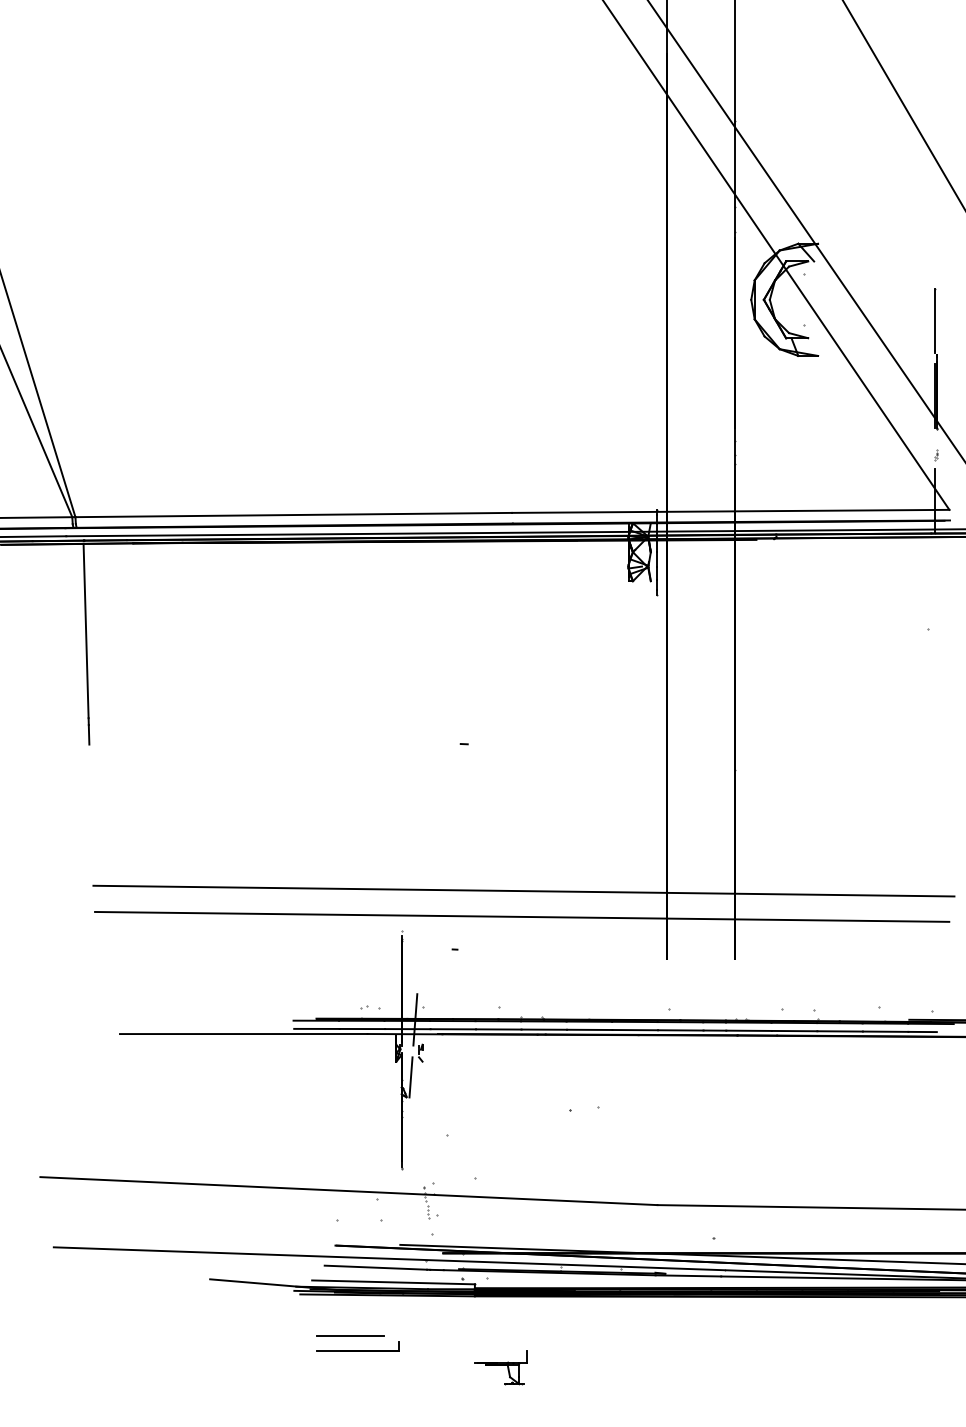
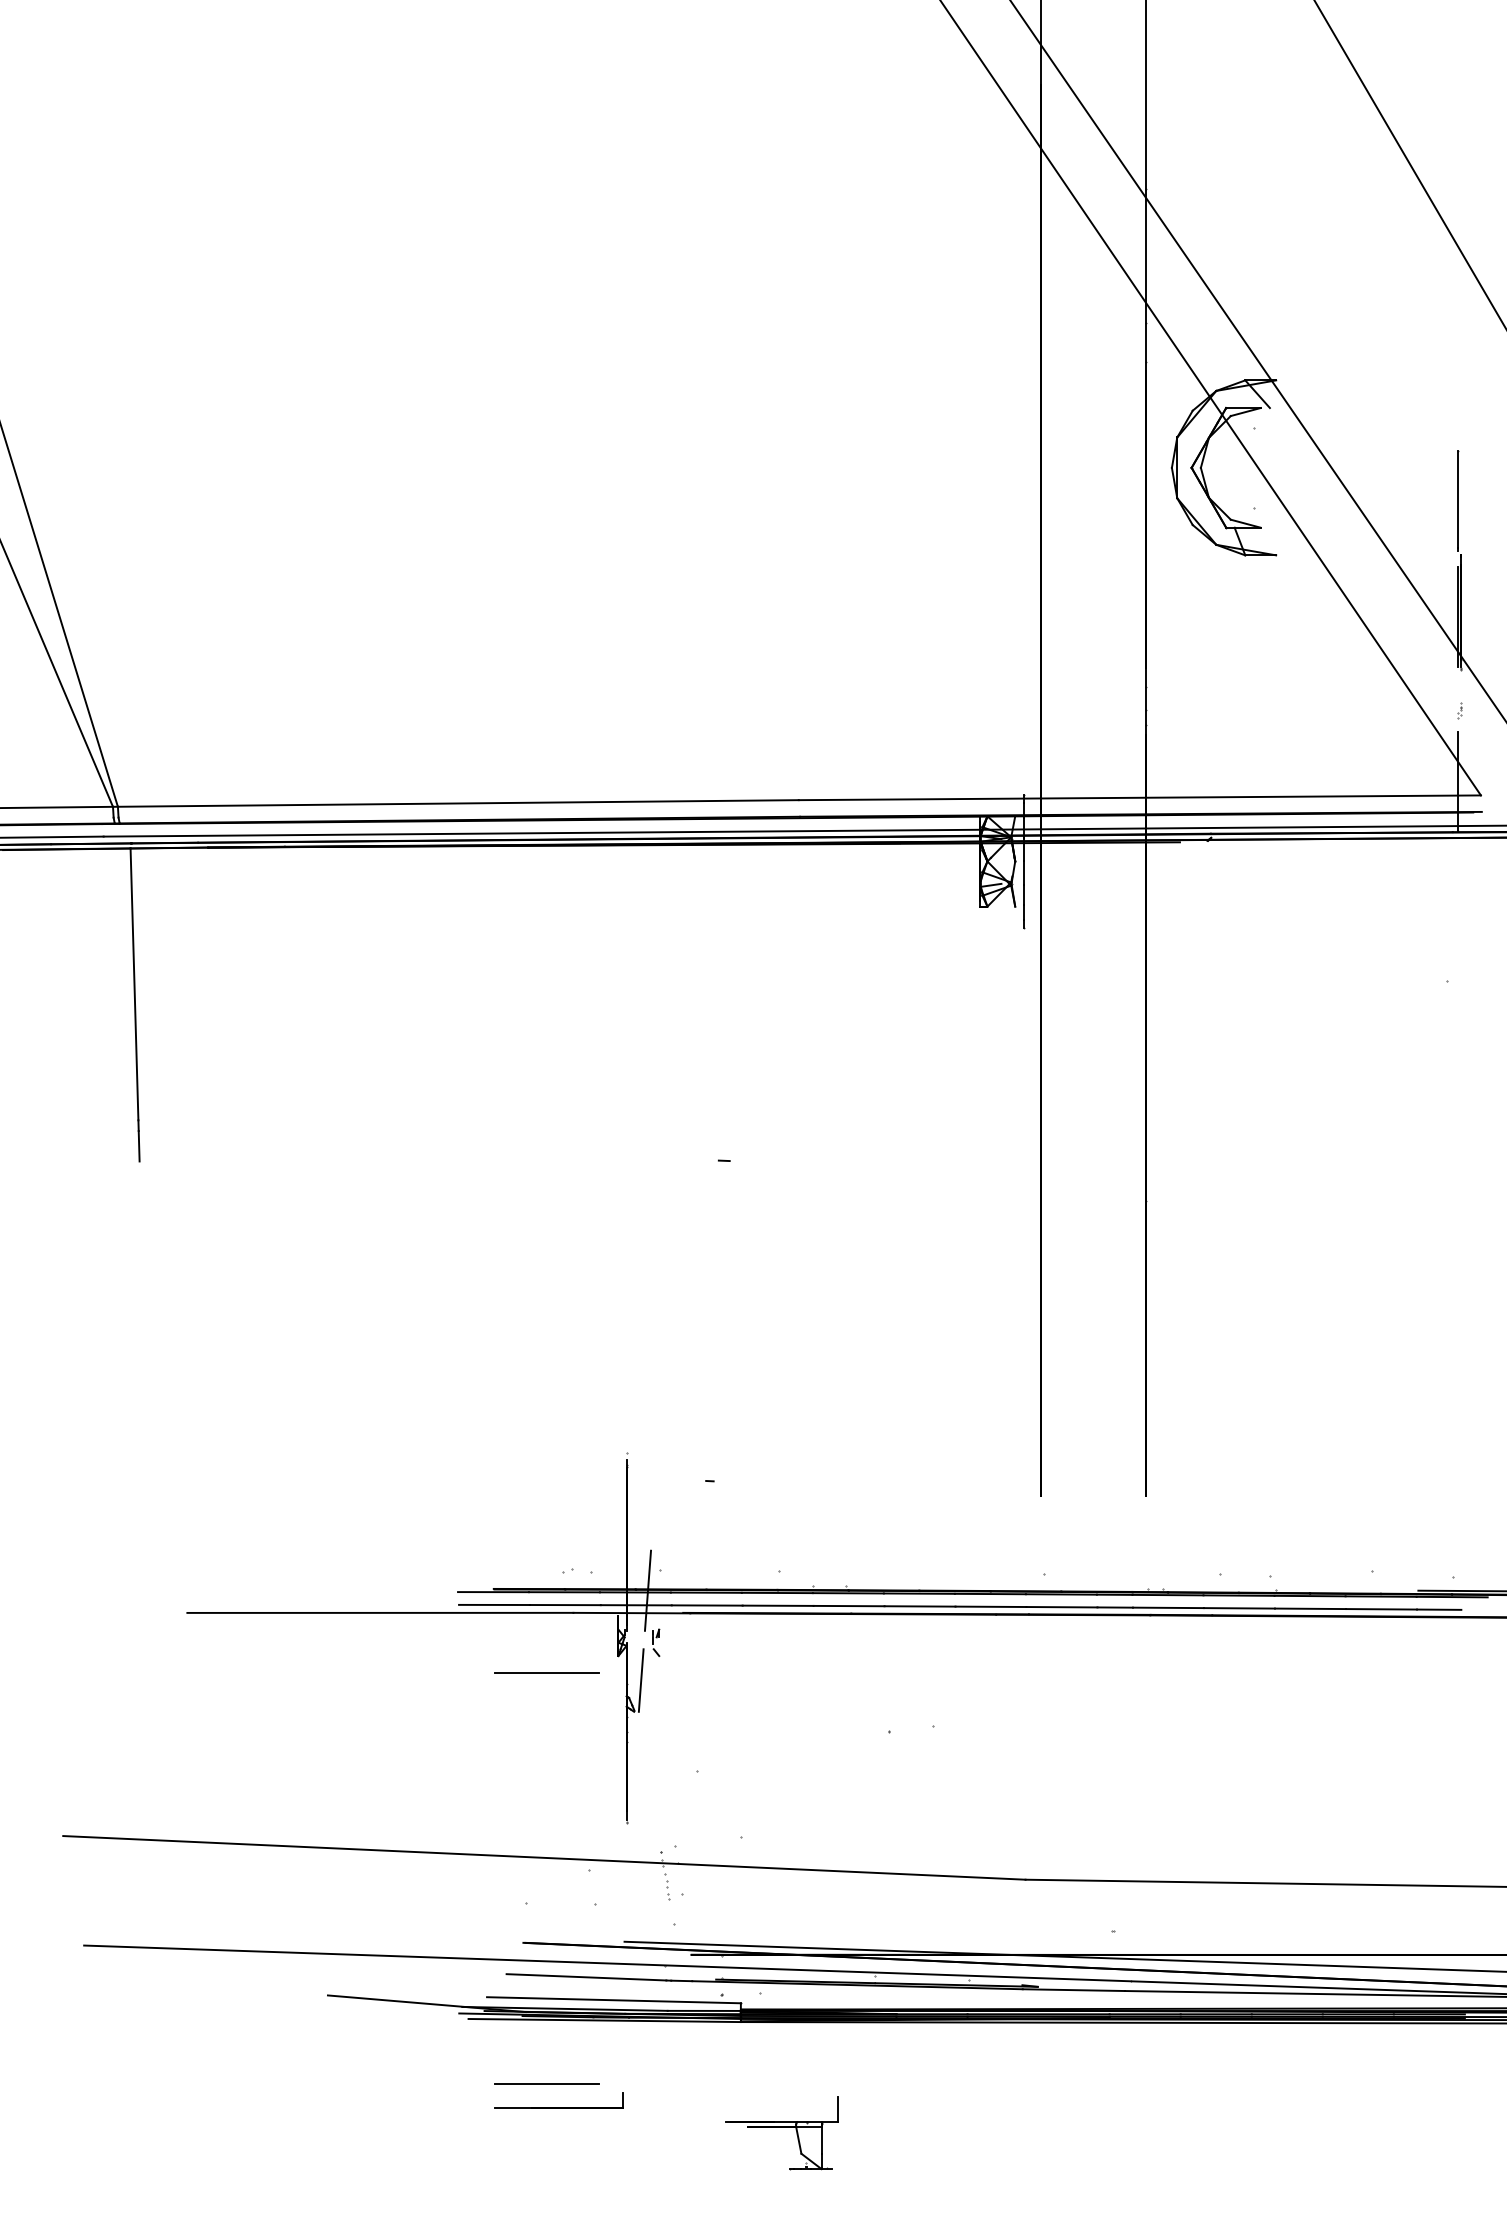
line: (523, 890) -> (816, 1389), removed
line: (522, 916) -> (815, 1429), removed
line: (350, 1072) -> (546, 1672), added
part: (500, 1367) -> (780, 2132), size x1.4

